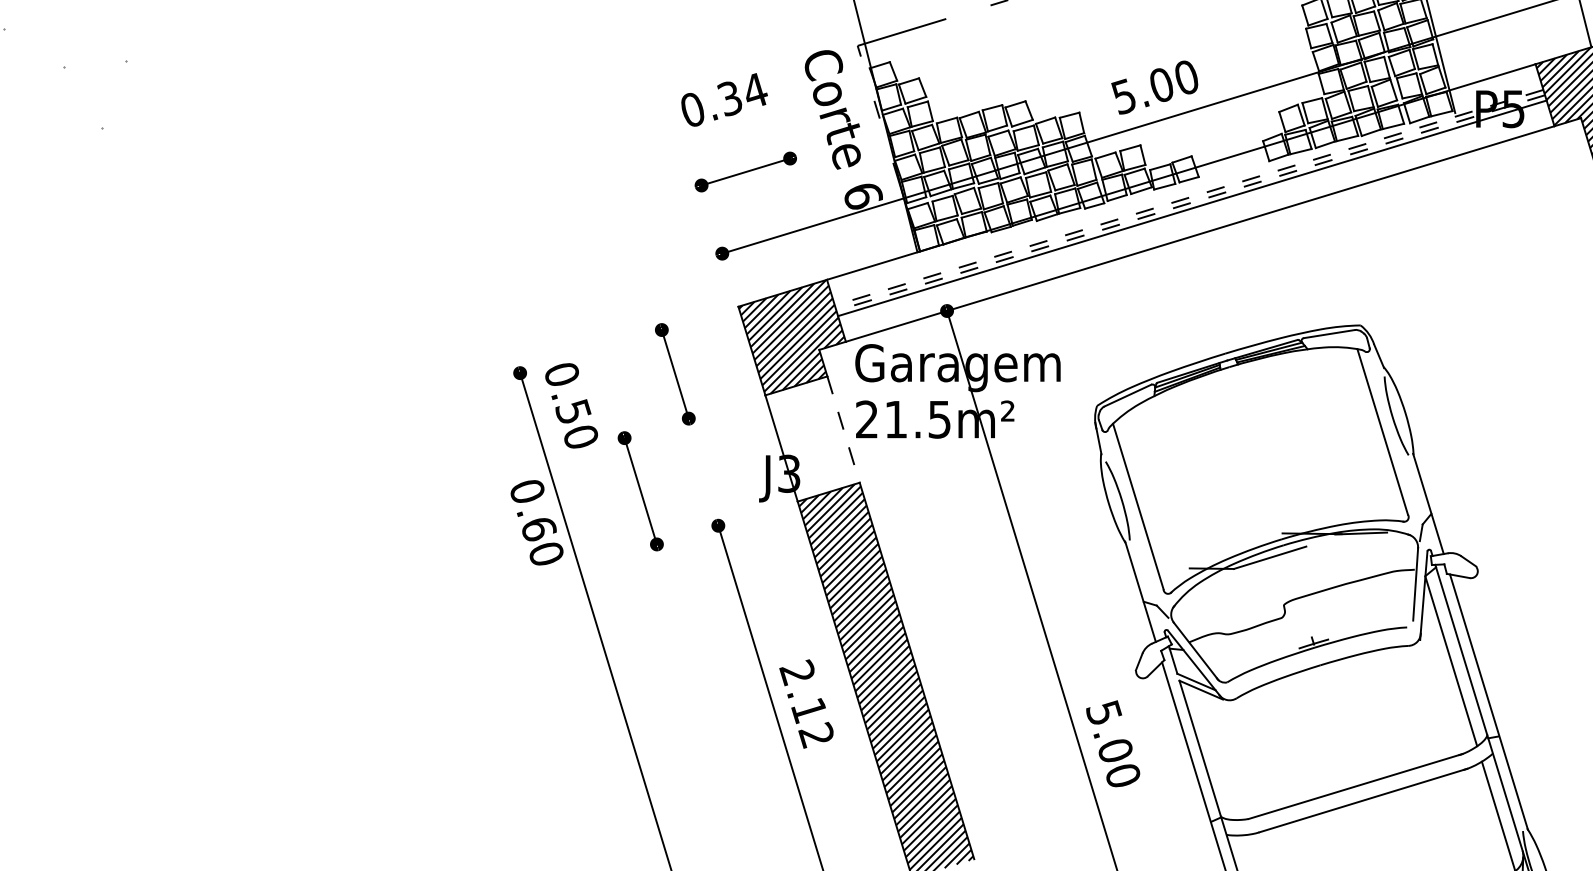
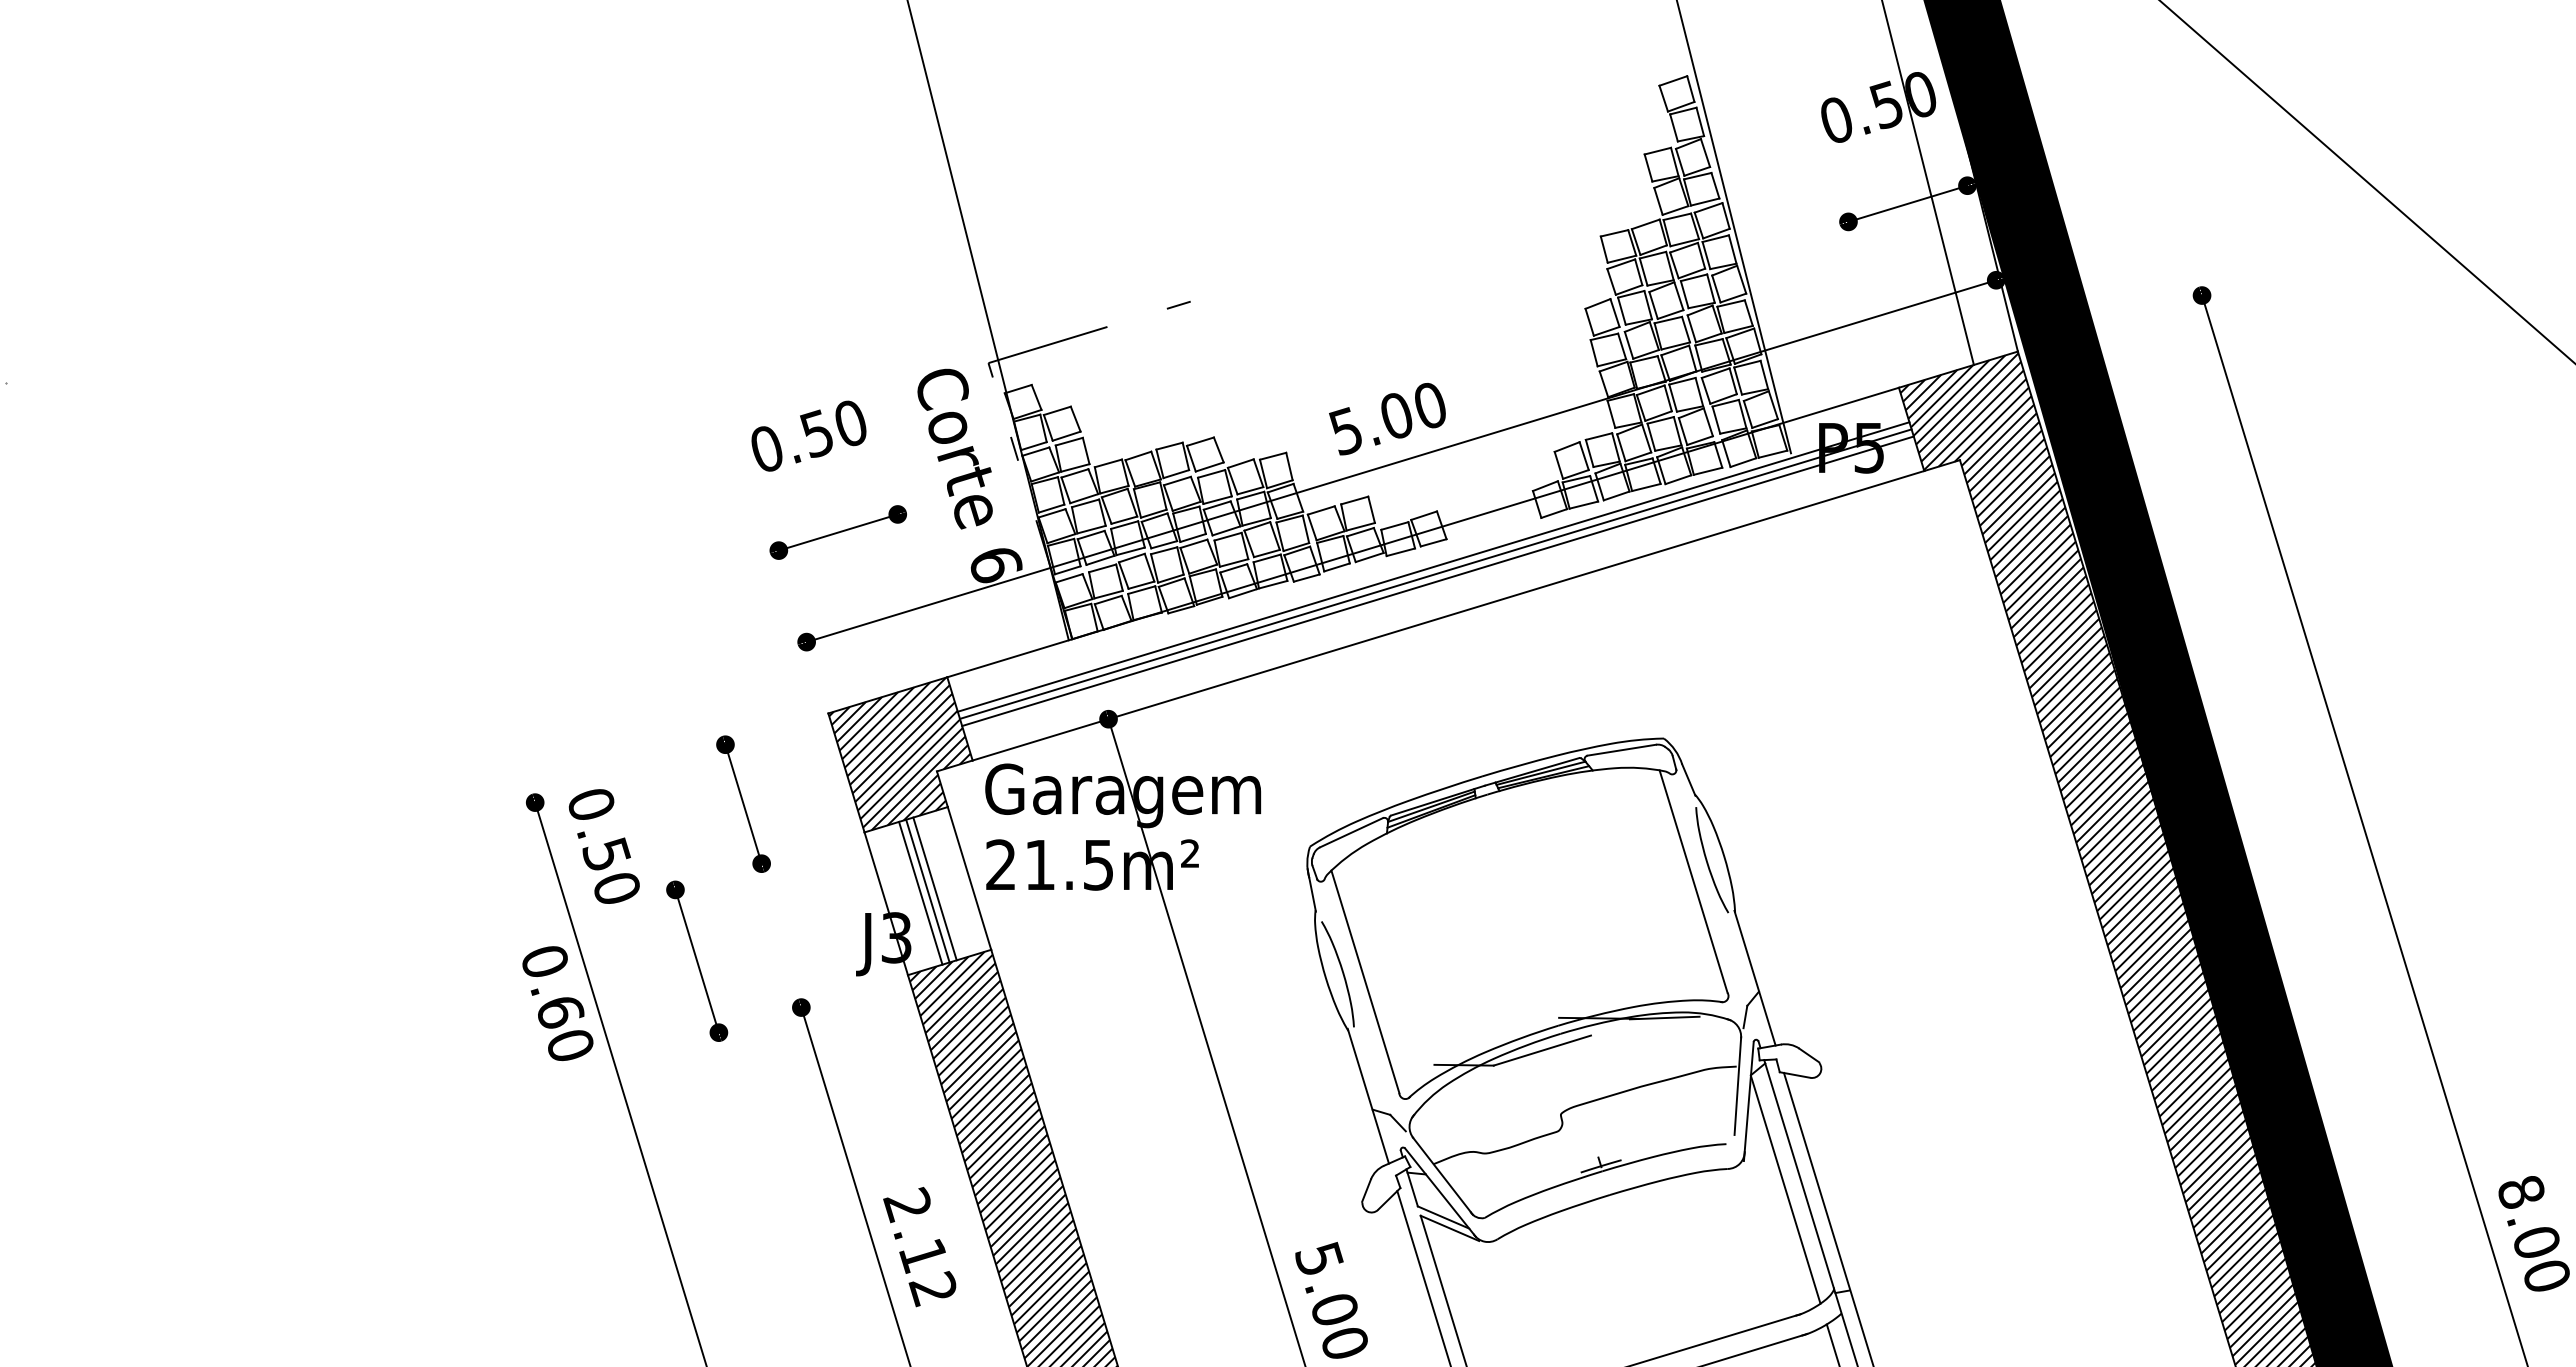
text: (742, 94) -> (833, 428), 0.34 -> 0.50
line: (1189, 198) -> (1433, 567), dashed -> solid
line: (1190, 203) -> (1435, 574), dashed -> solid
line: (843, 429) -> (969, 878), dashed -> solid
line: (817, 437) -> (934, 888), added
line: (812, 438) -> (927, 890), added
line: (807, 440) -> (920, 892), added

